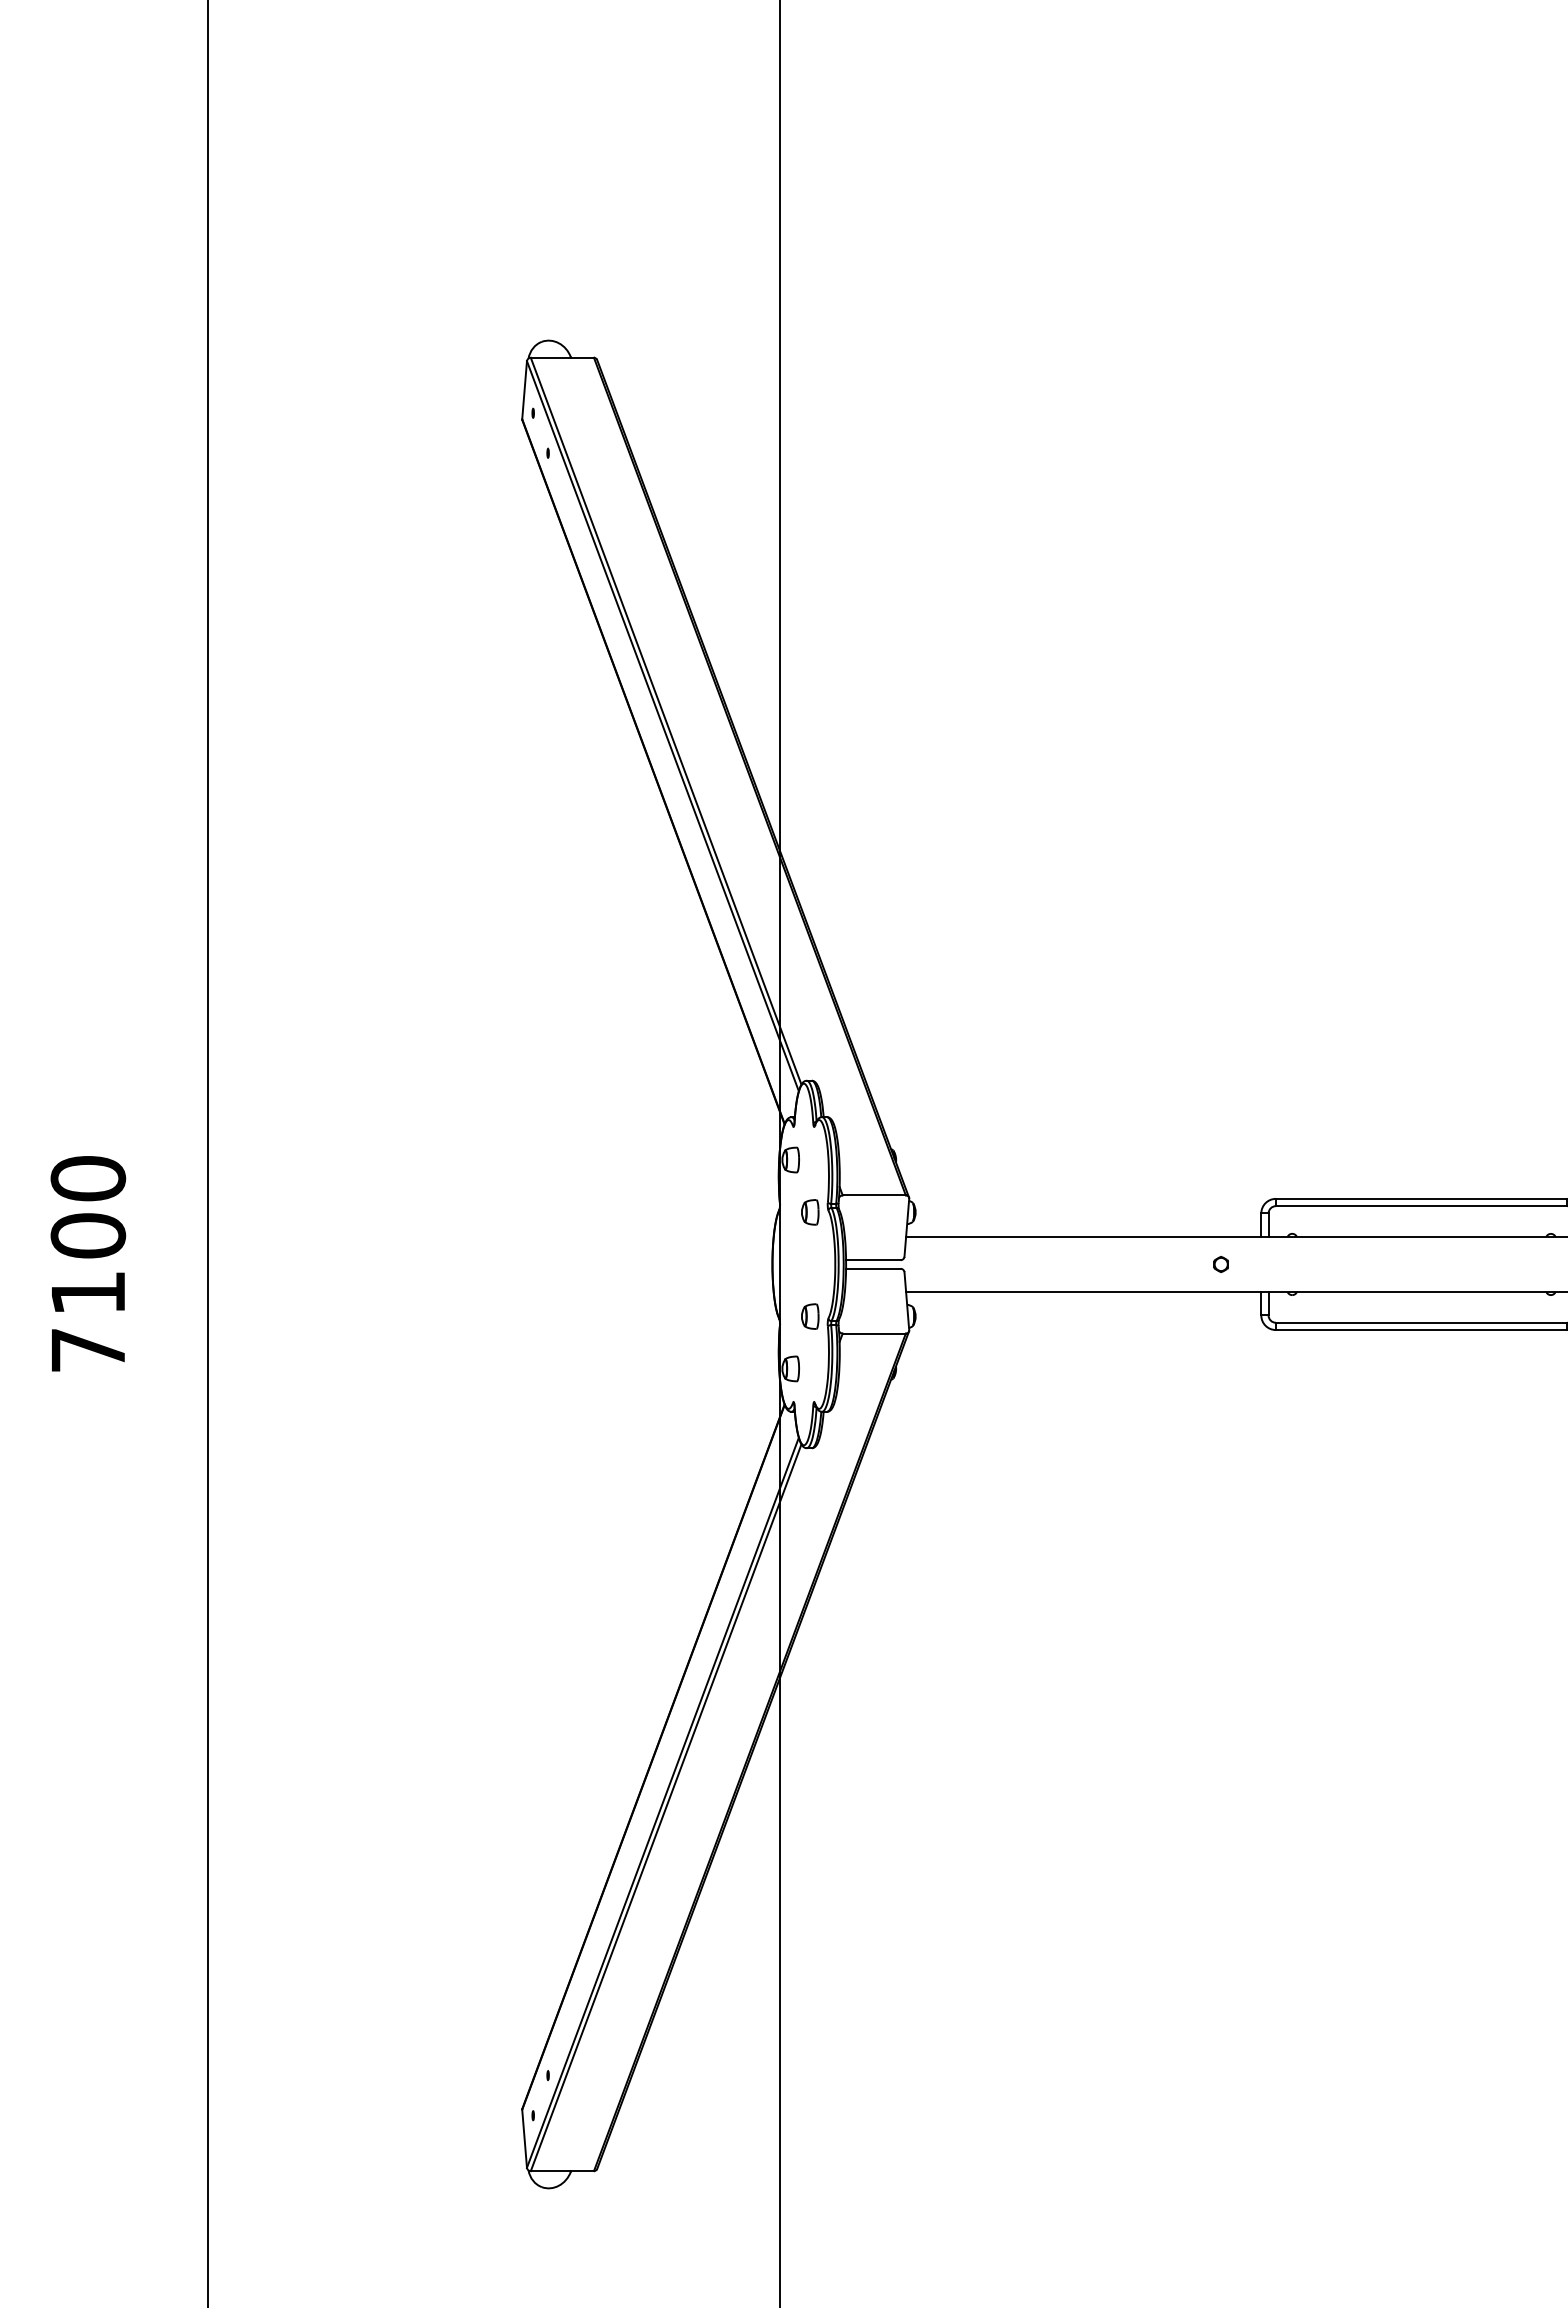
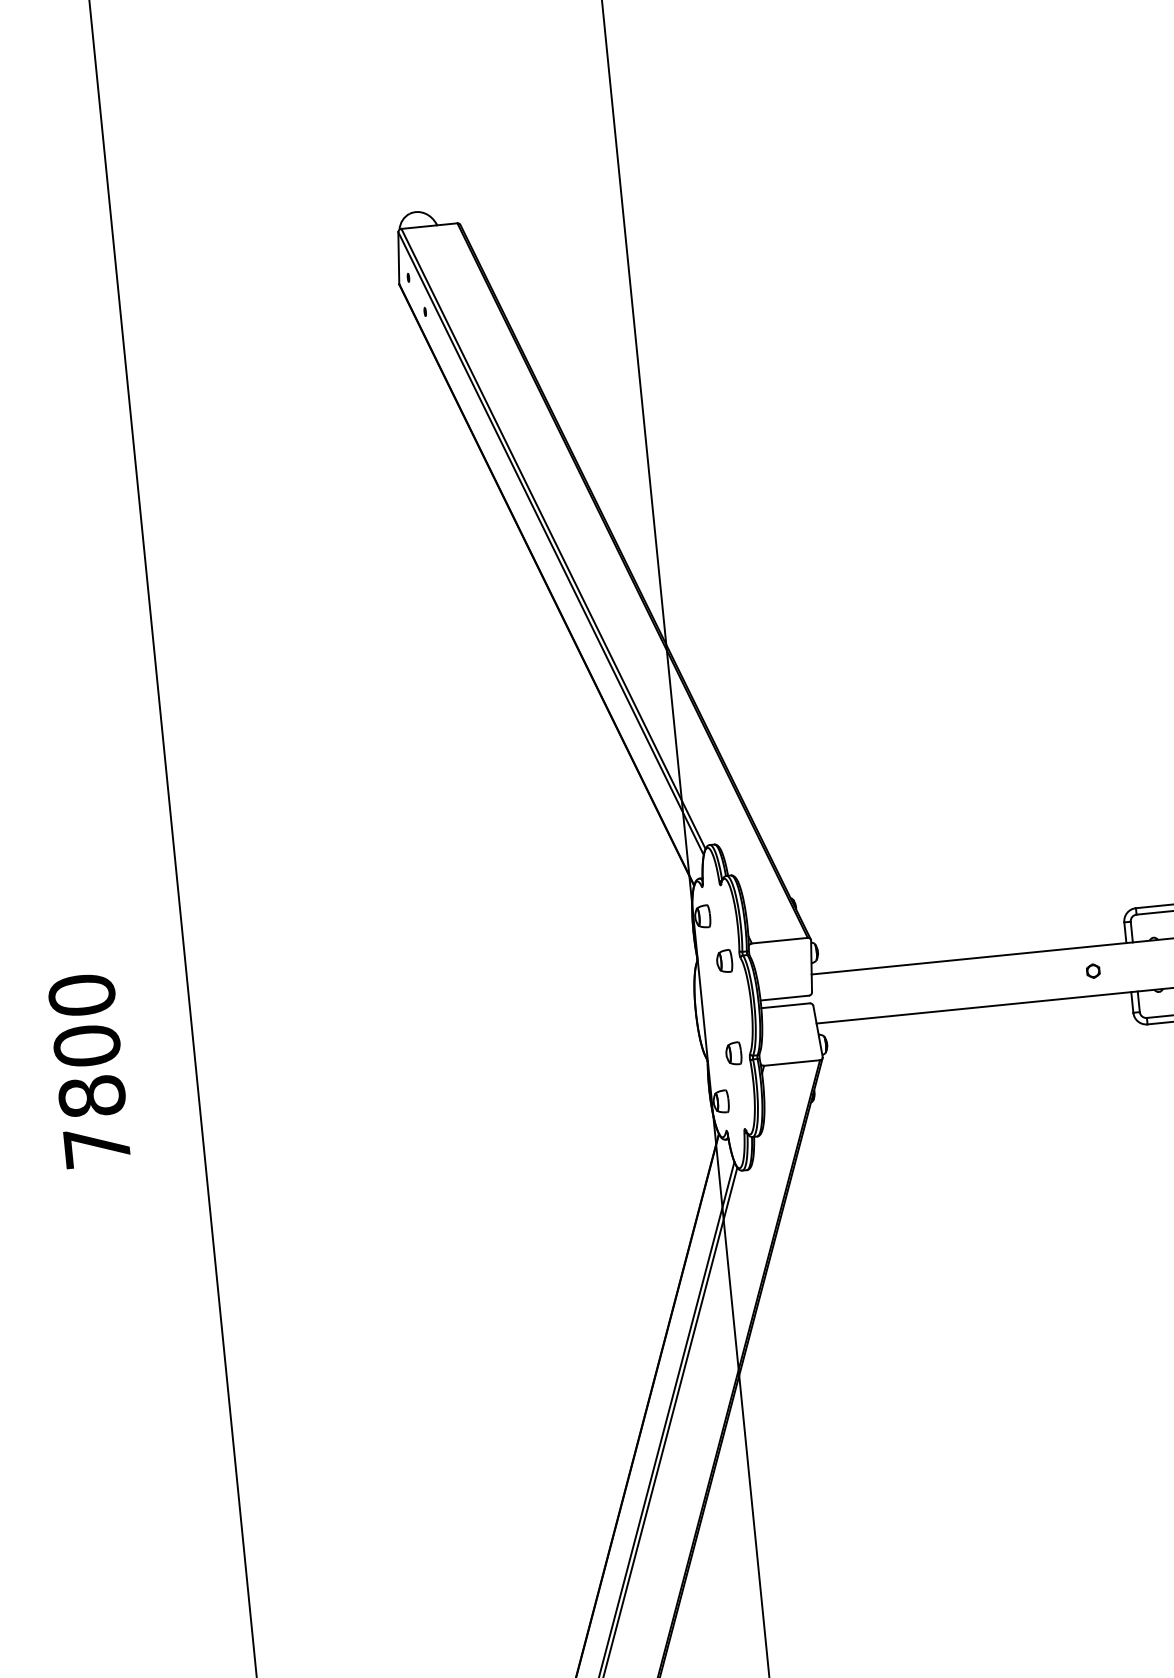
text: (88, 1292) -> (92, 1096), 7100 -> 7800

